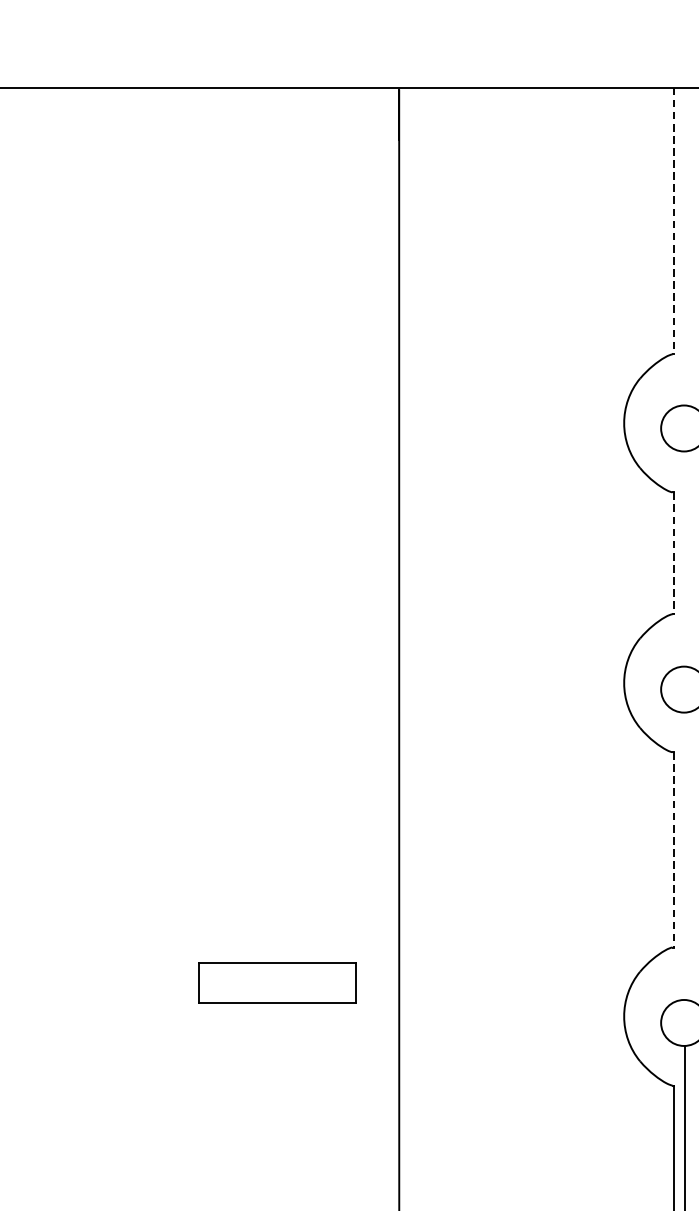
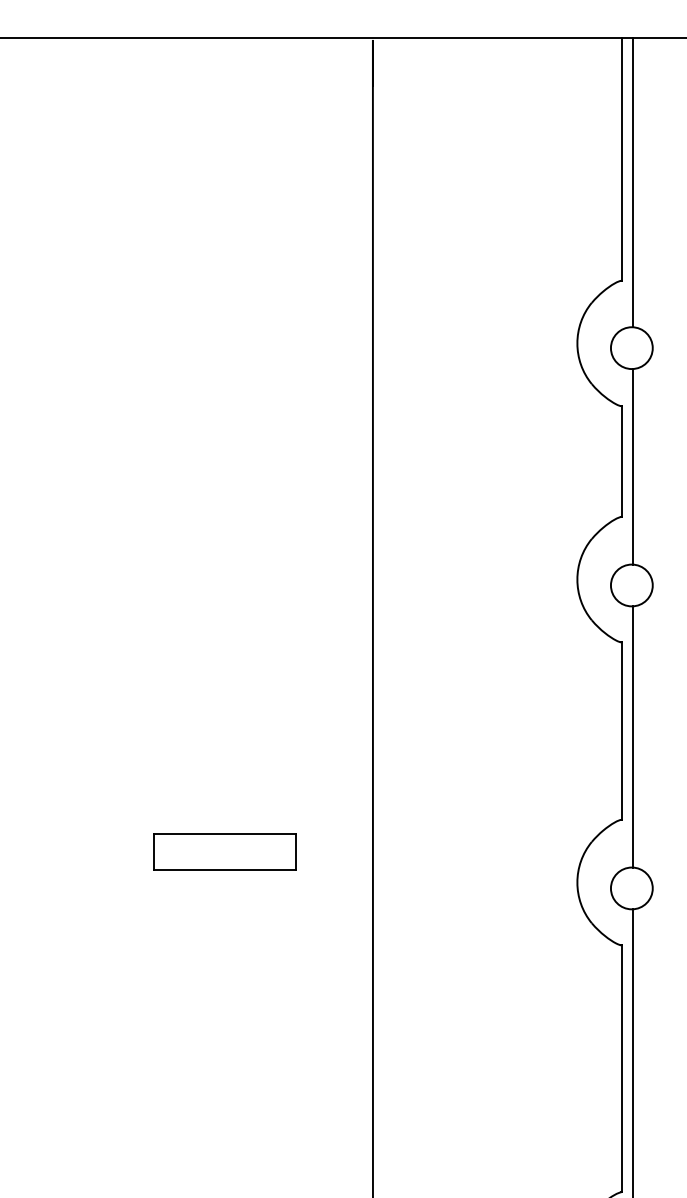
line: (673, 222) -> (622, 160), dashed -> solid
line: (684, 246) -> (632, 182), added
line: (673, 554) -> (622, 462), dashed -> solid
line: (684, 558) -> (632, 466), added
line: (673, 850) -> (622, 731), dashed -> solid
line: (684, 855) -> (632, 736), added
part: (276, 982) -> (224, 851), moved

